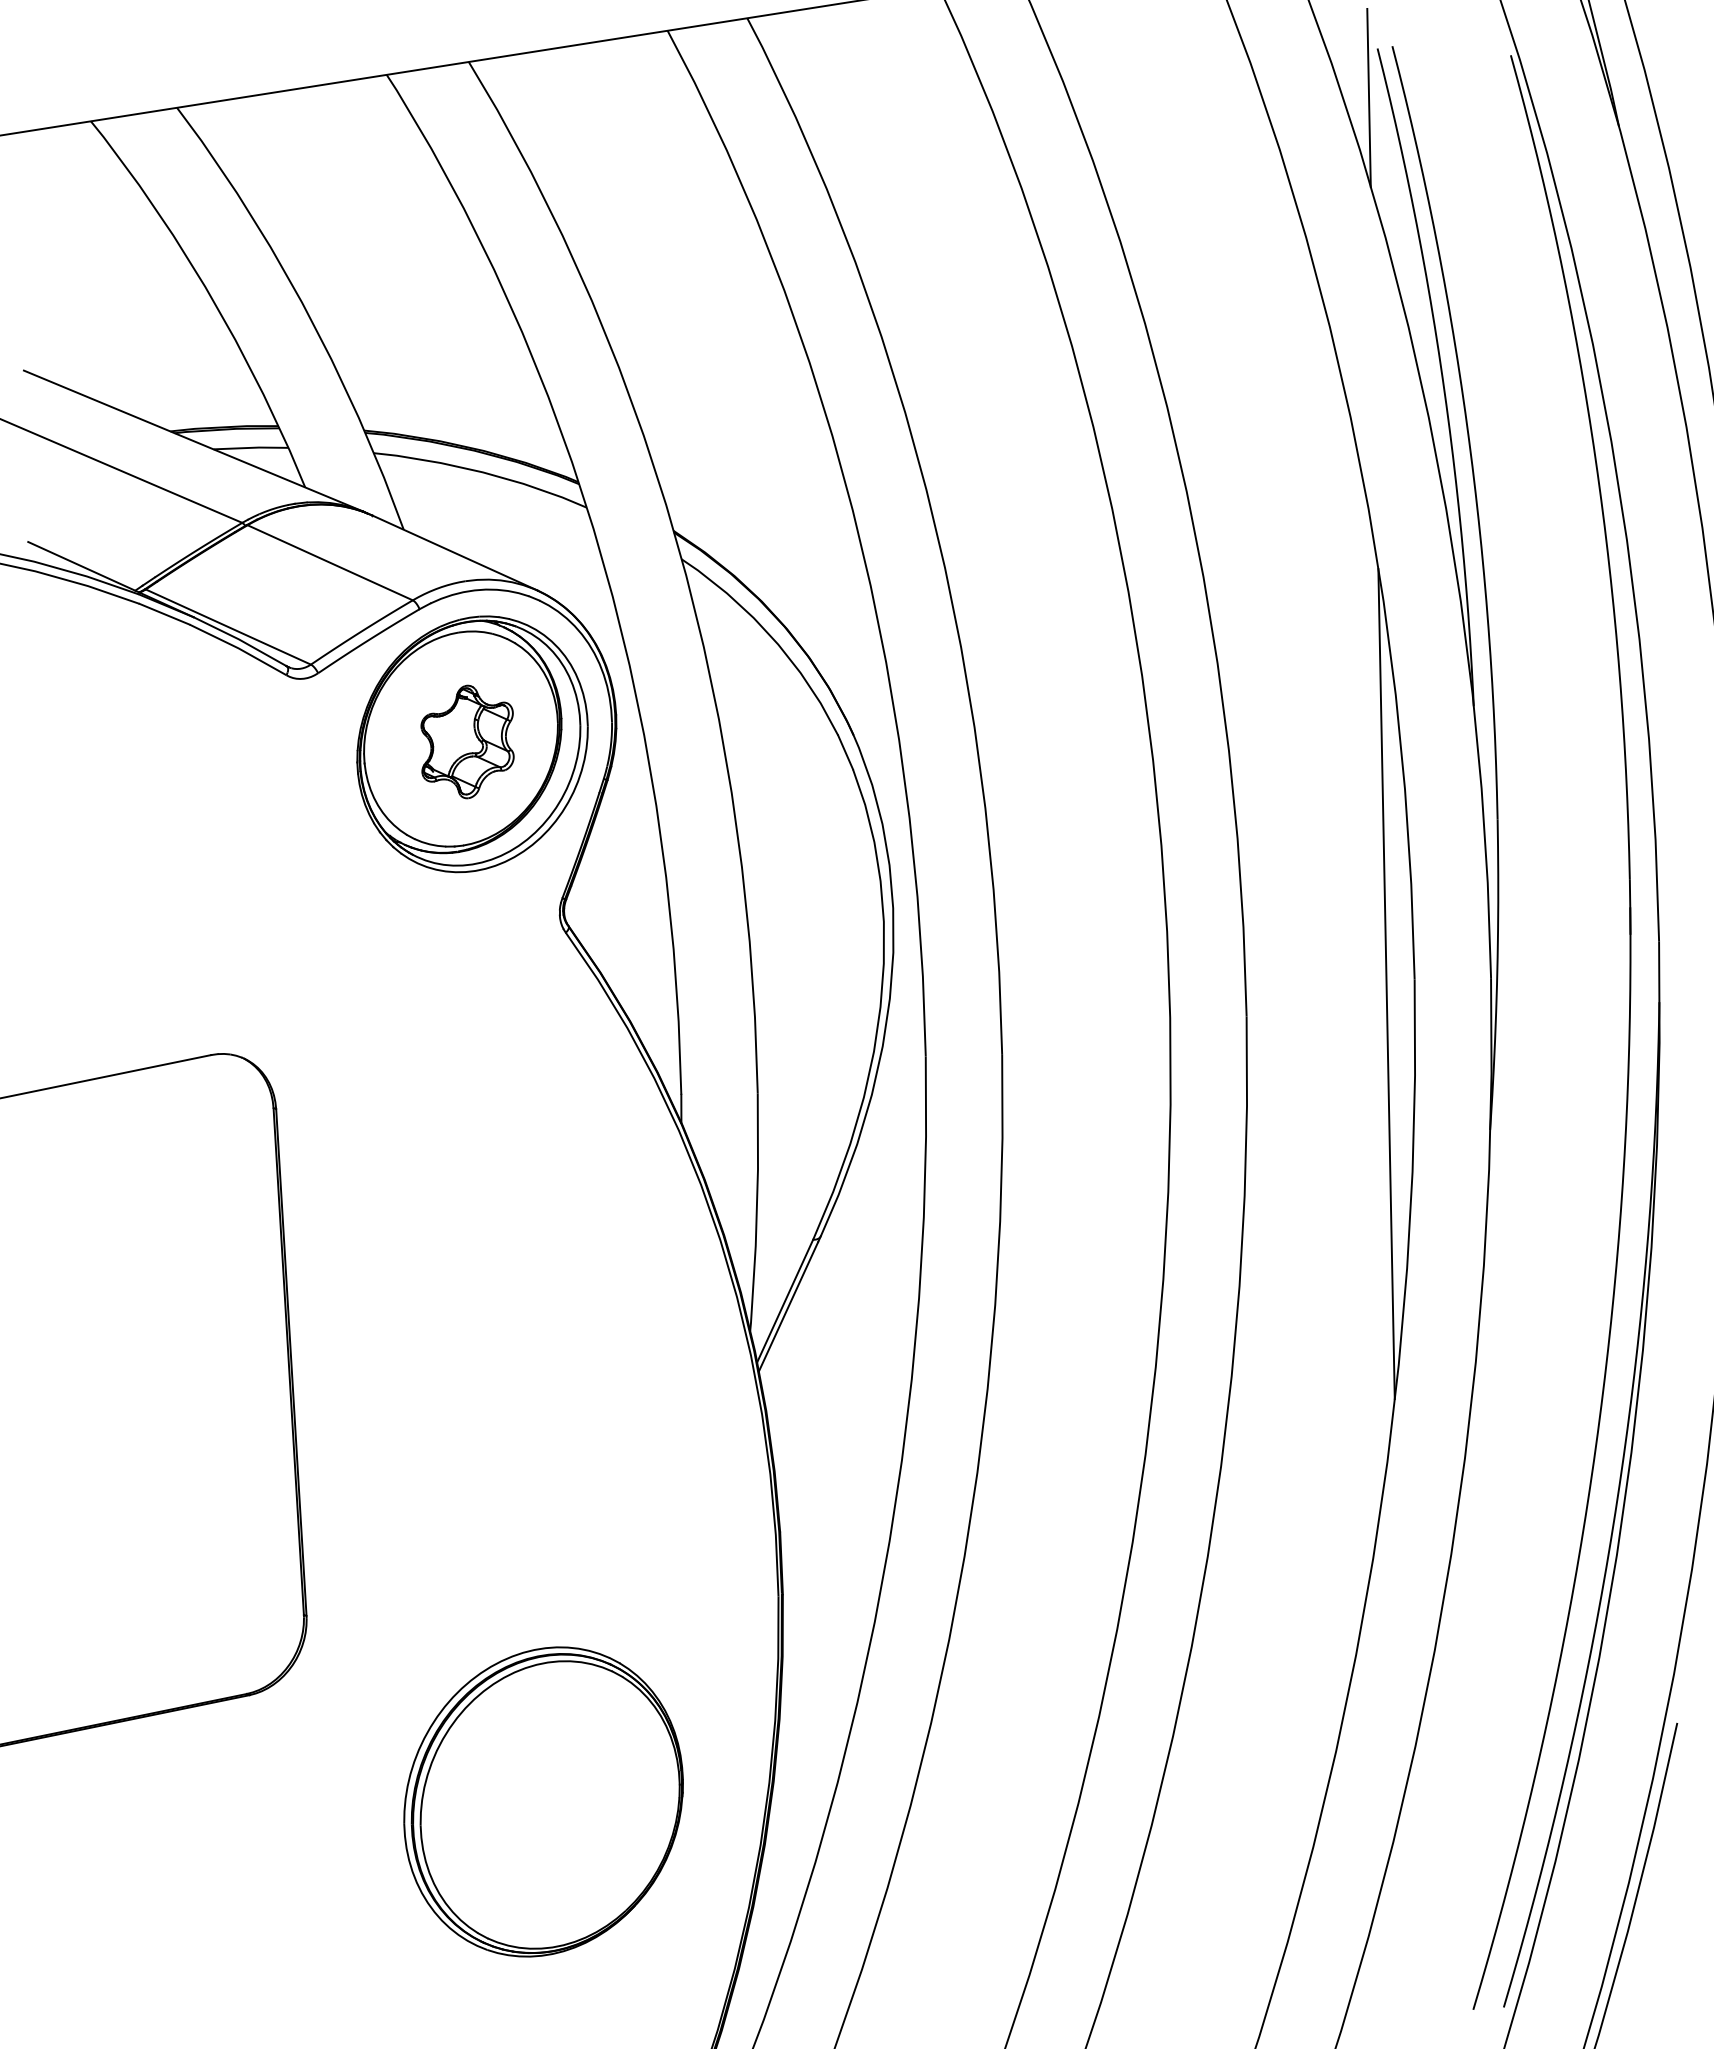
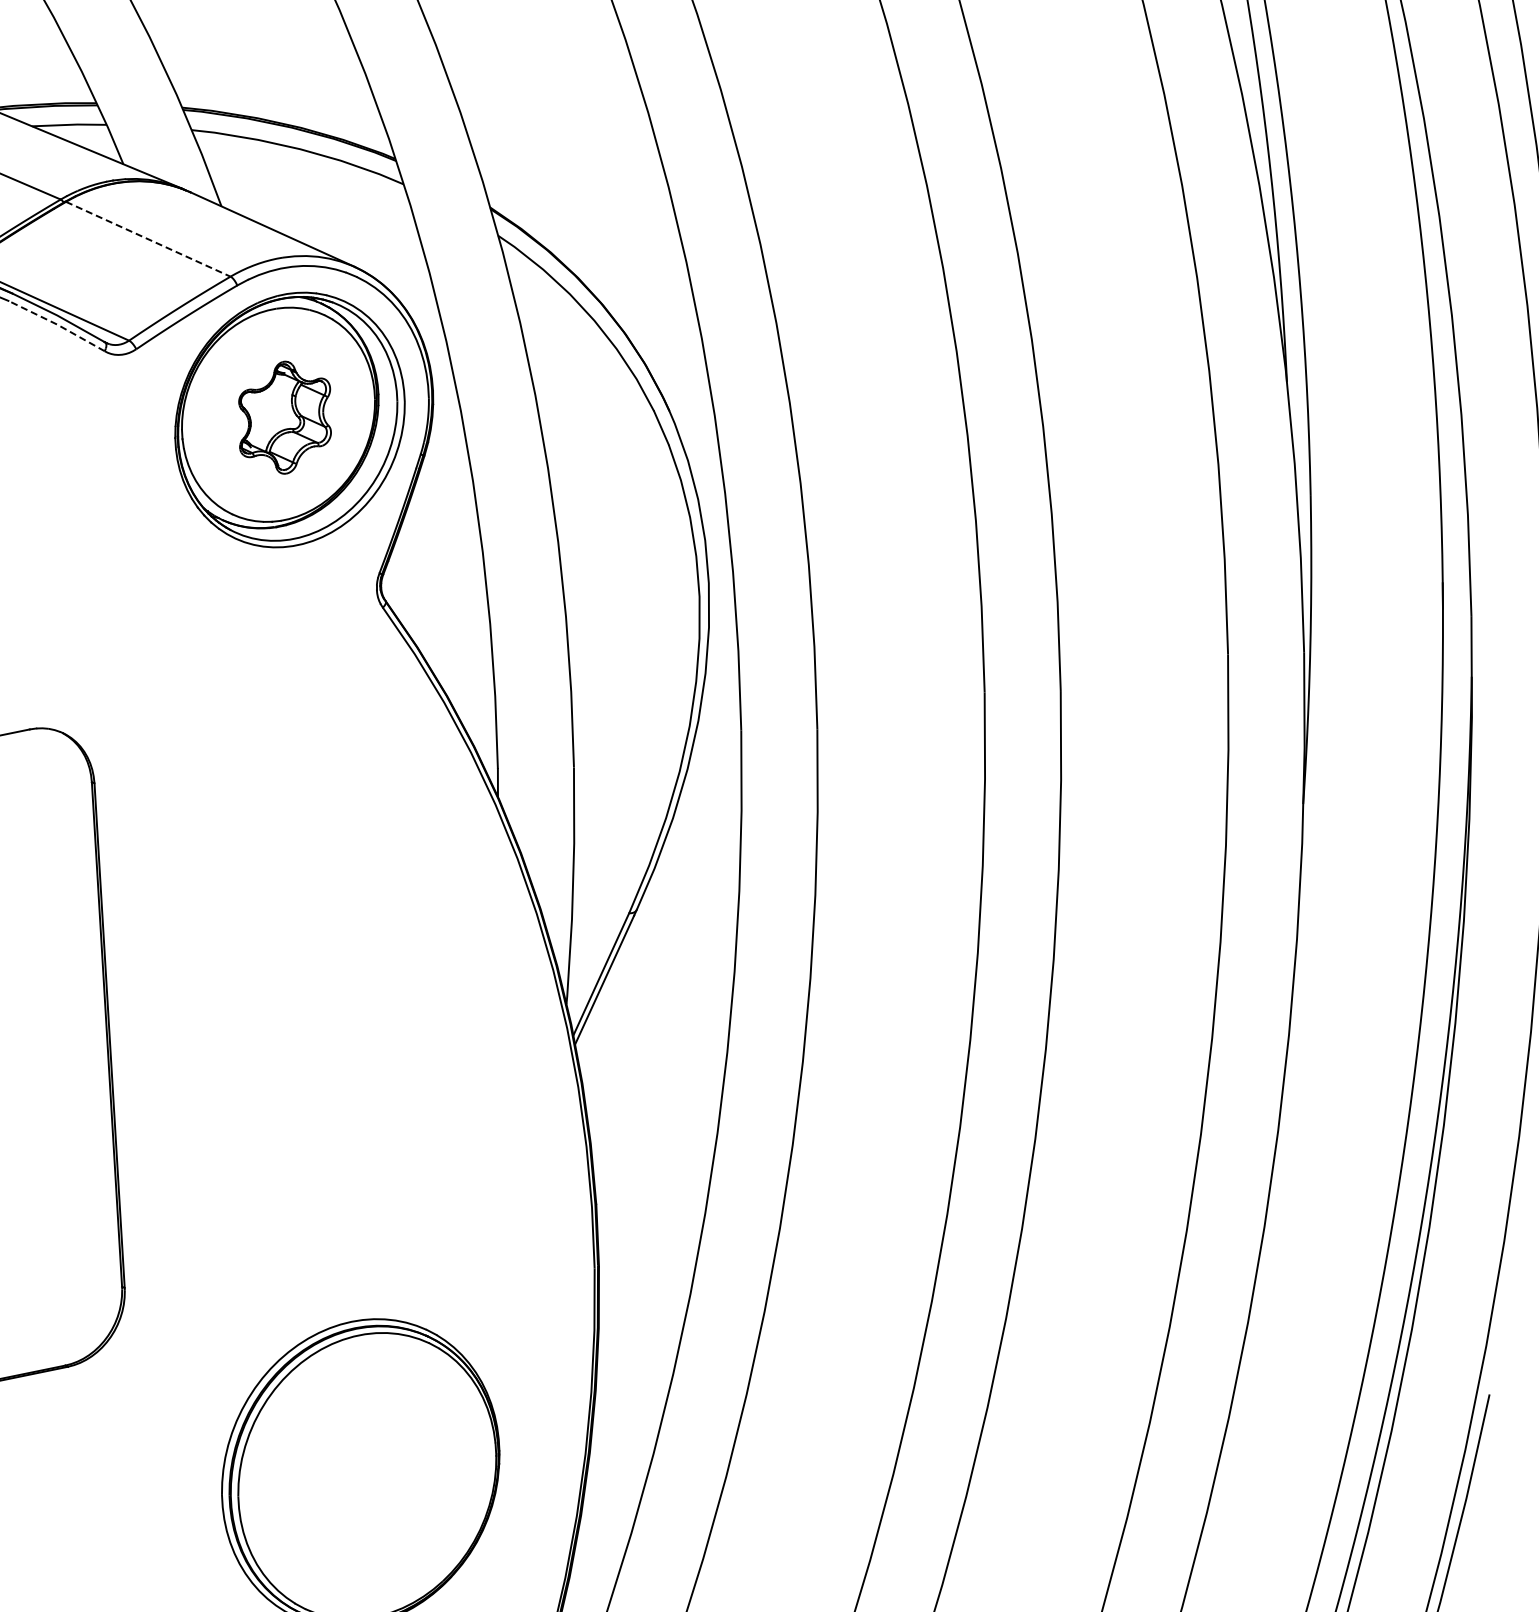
line: (330, 562) -> (148, 238), solid -> dashed
line: (238, 648) -> (56, 324), solid -> dashed
line: (1386, 984) -> (1200, 659), removed

